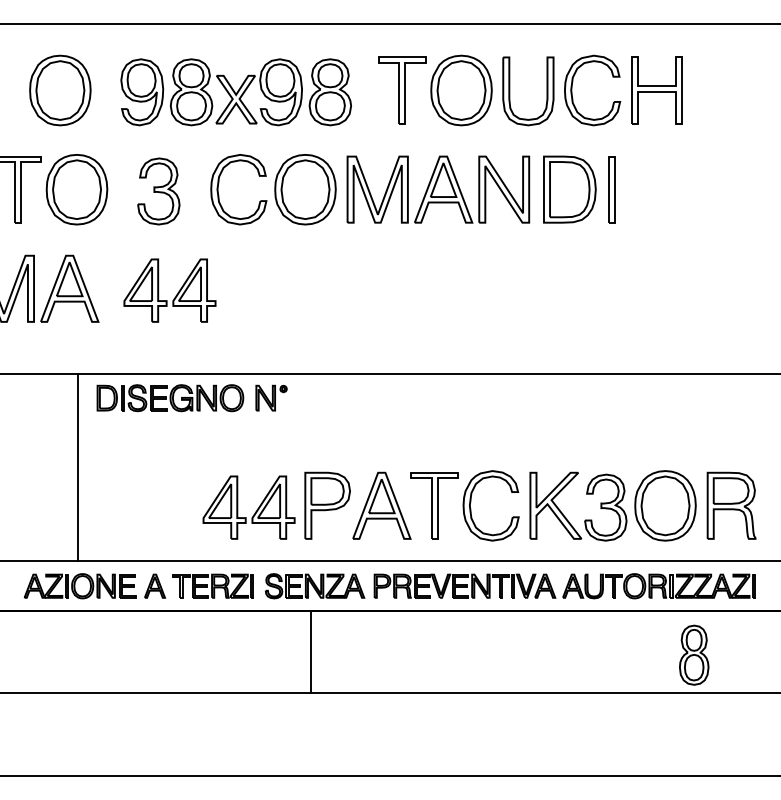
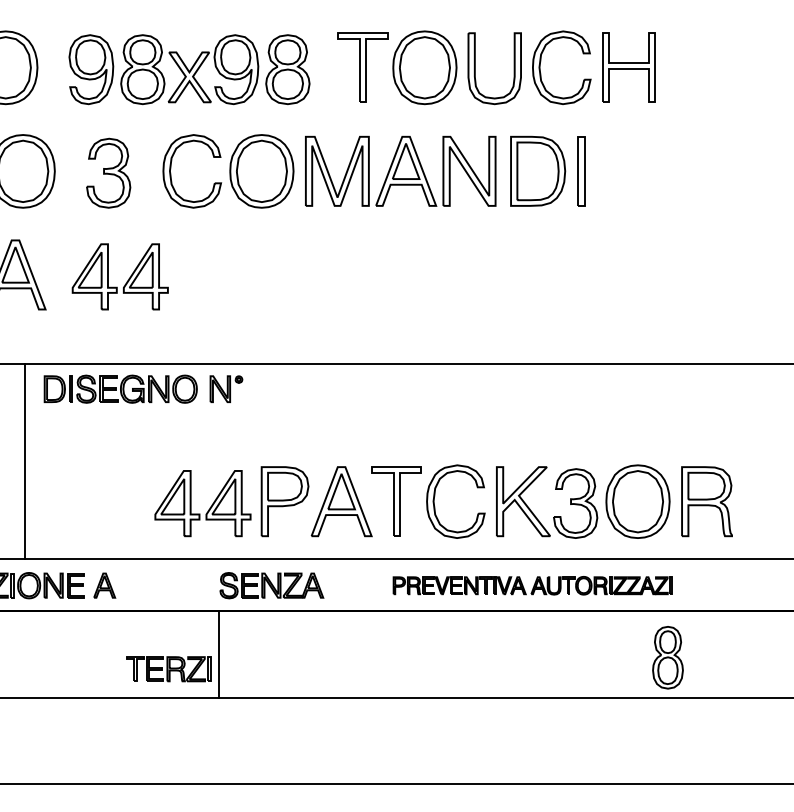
part: (212, 585) -> (167, 668), moved
part: (564, 586) -> (532, 585), size x0.7
line: (311, 651) -> (219, 653), moved

